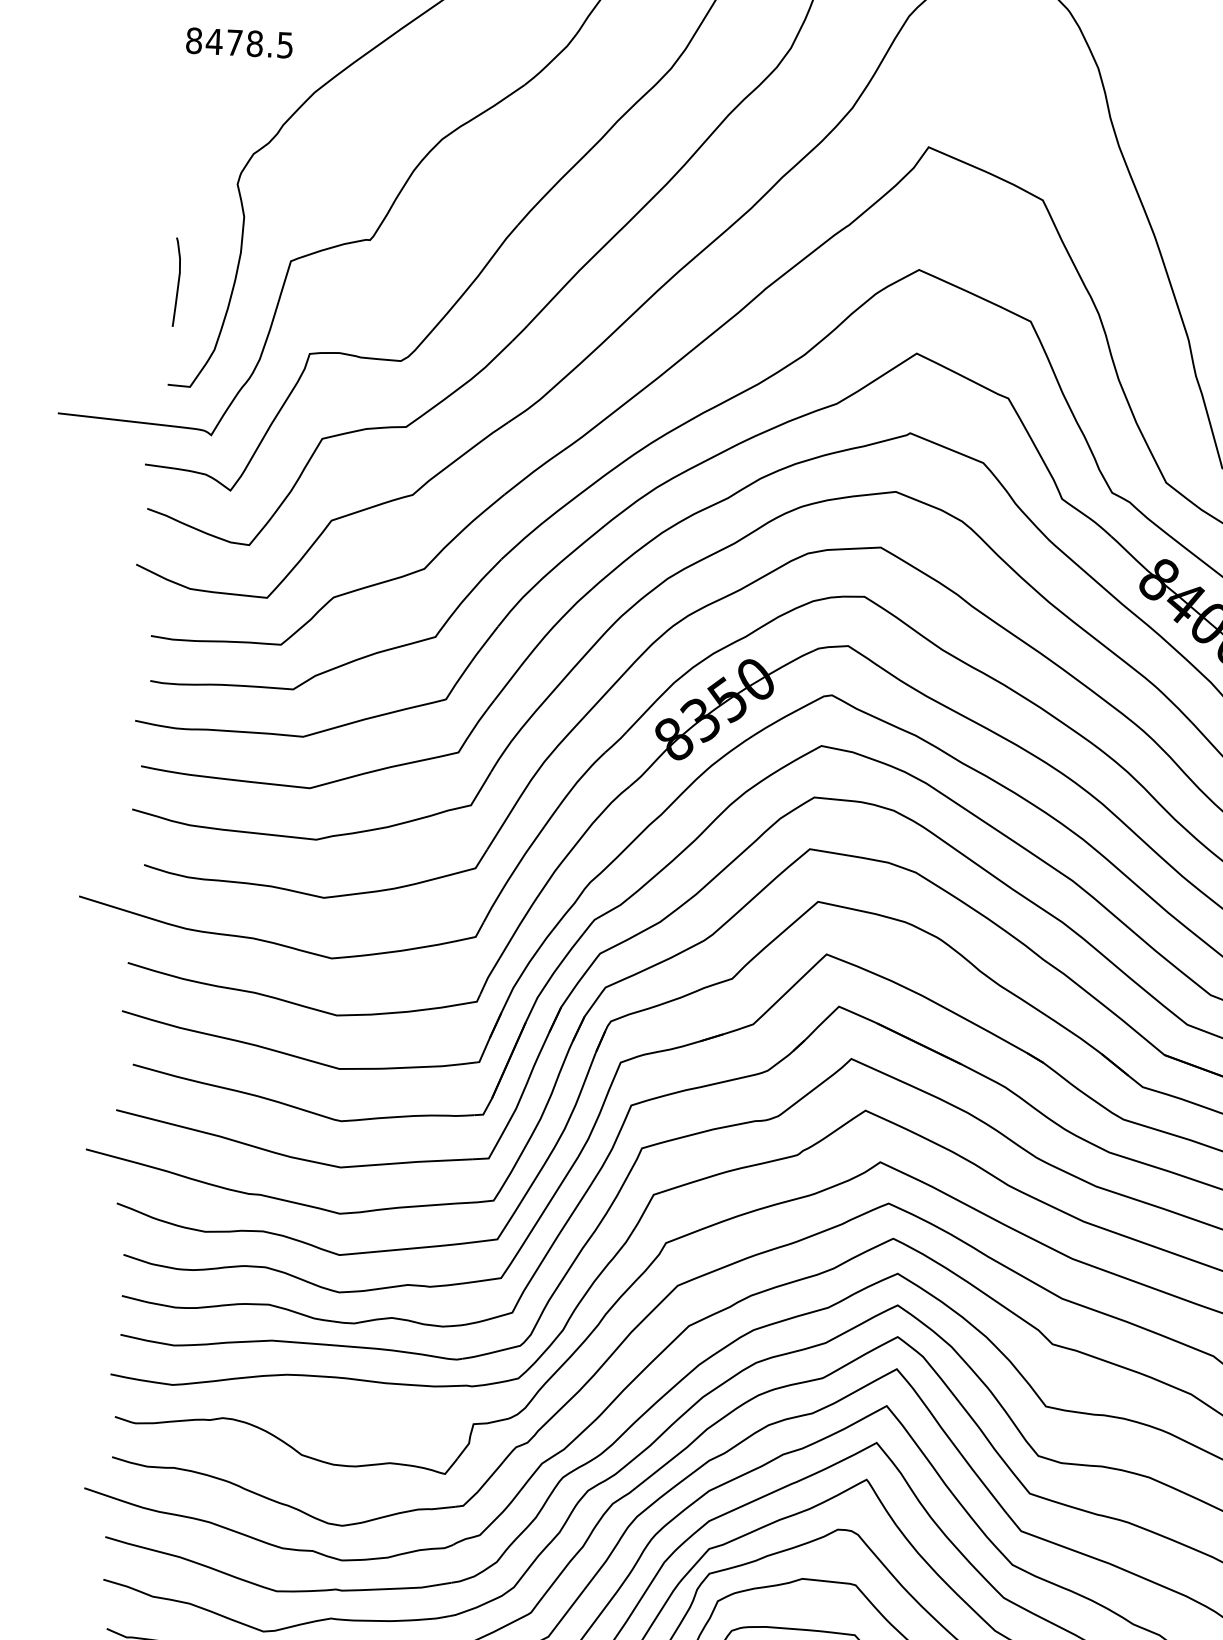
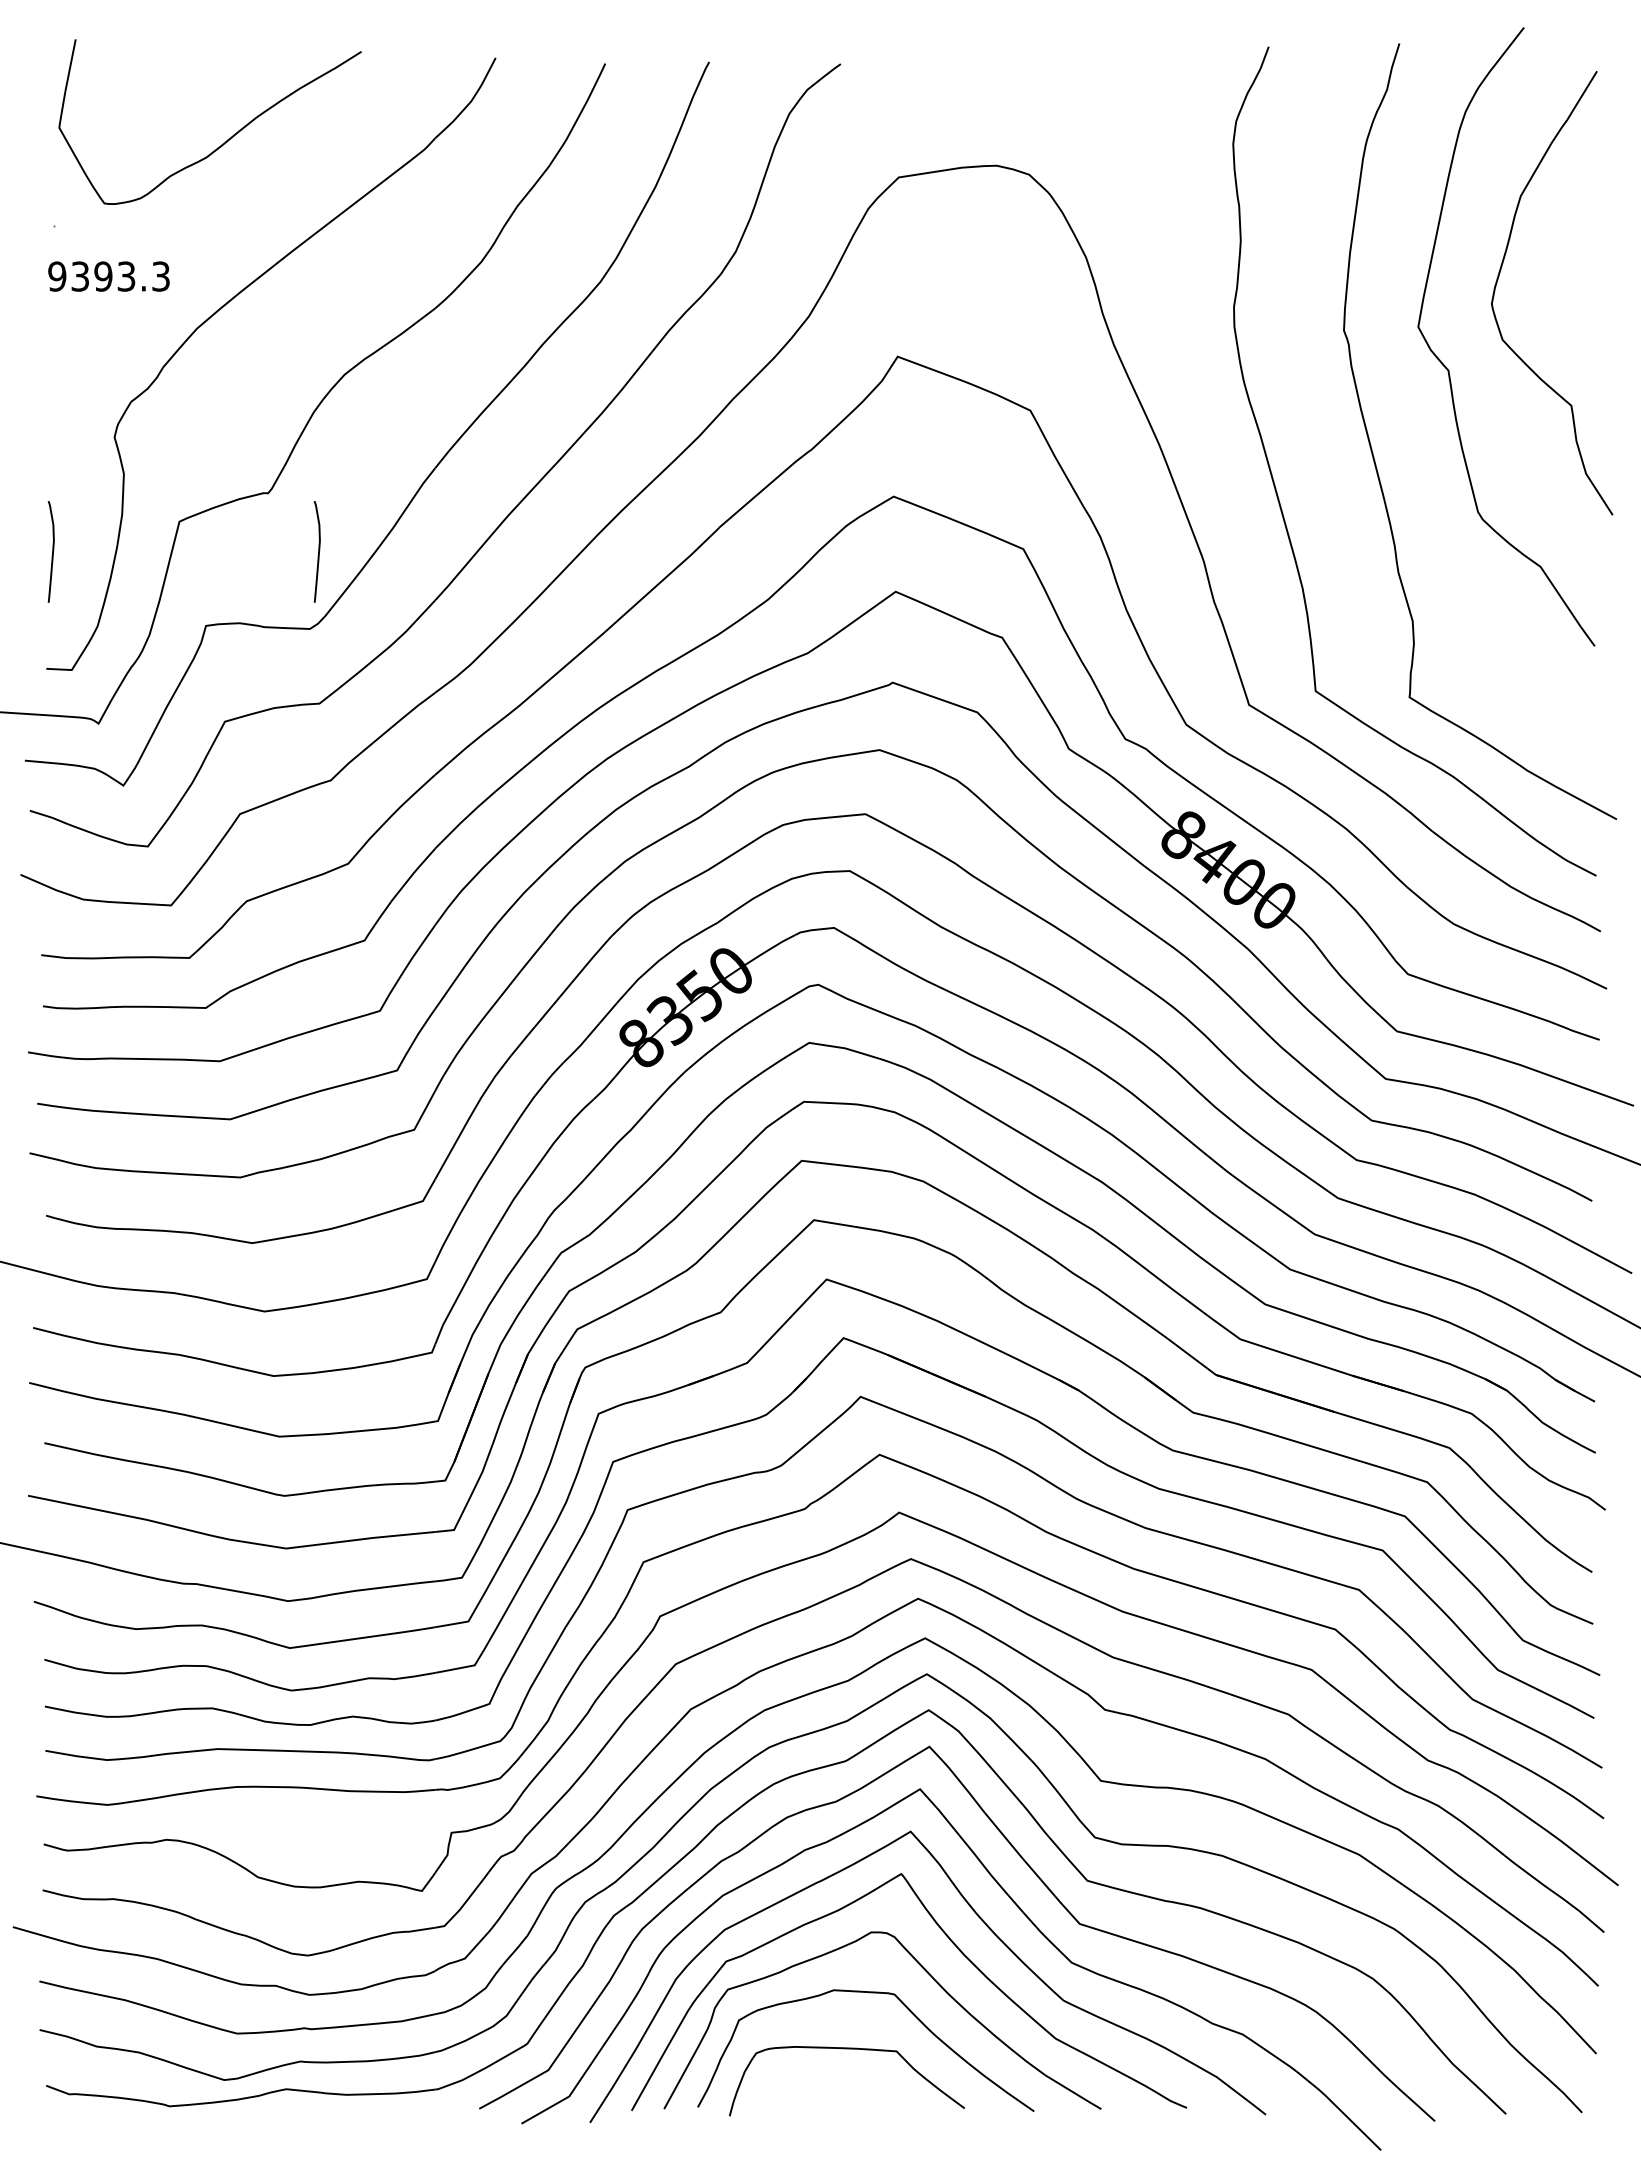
text: (239, 42) -> (108, 276), 8478.5 -> 9393.3
curve: (411, 293) -> (318, 551), added

